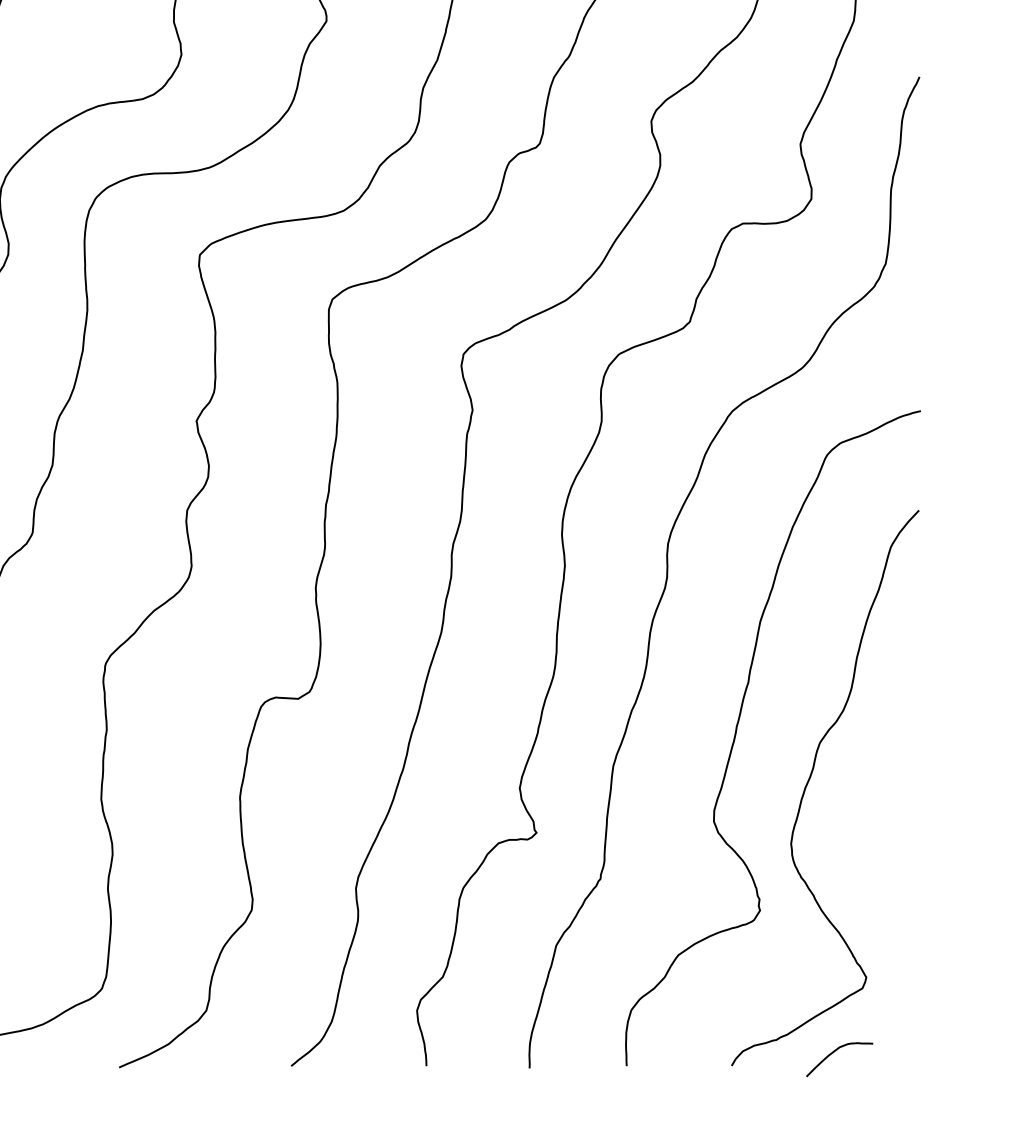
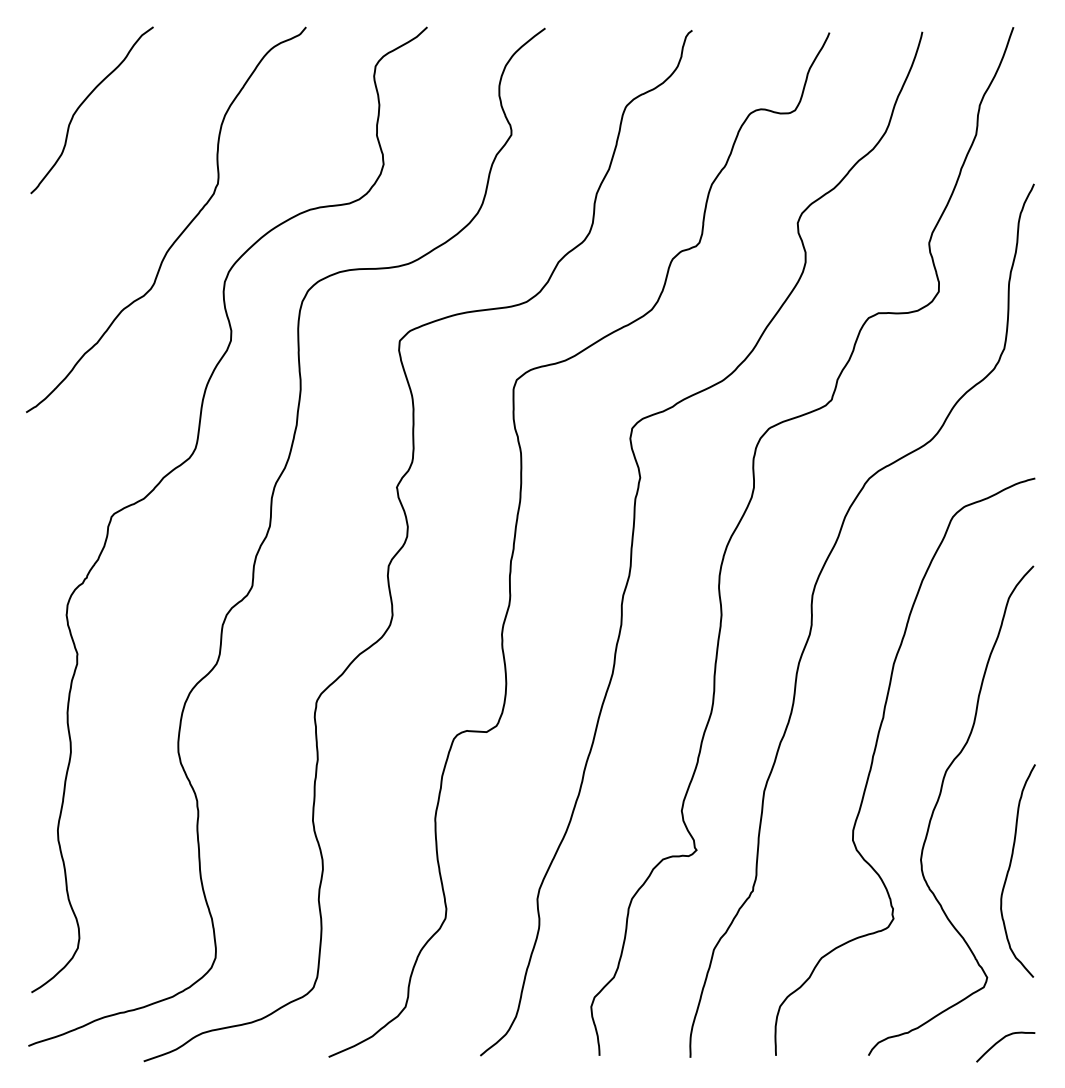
curve: (892, 853) -> (1010, 868), added
curve: (833, 1053) -> (1000, 1041), moved

